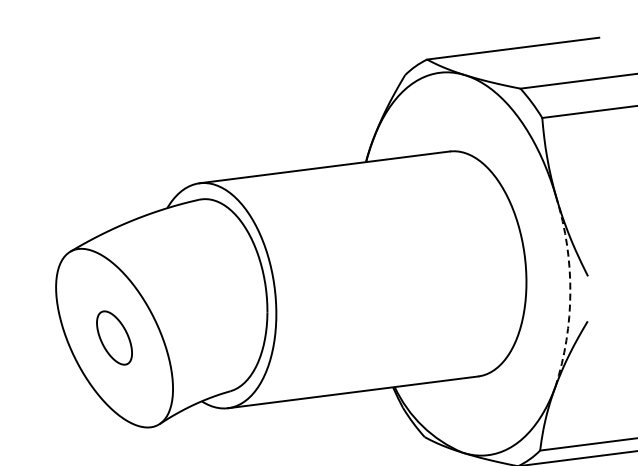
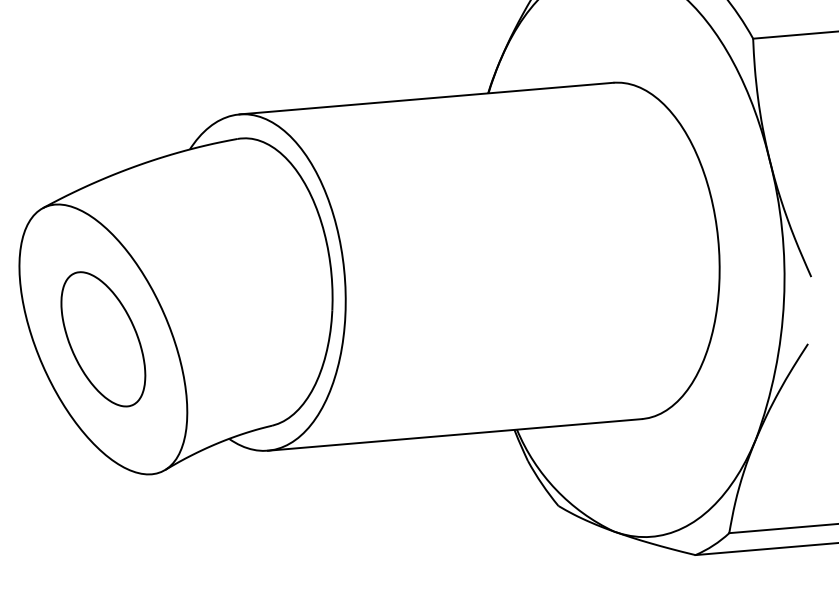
arc: (570, 292) -> (784, 299), dashed -> solid
part: (114, 337) -> (103, 338), size x1.67

